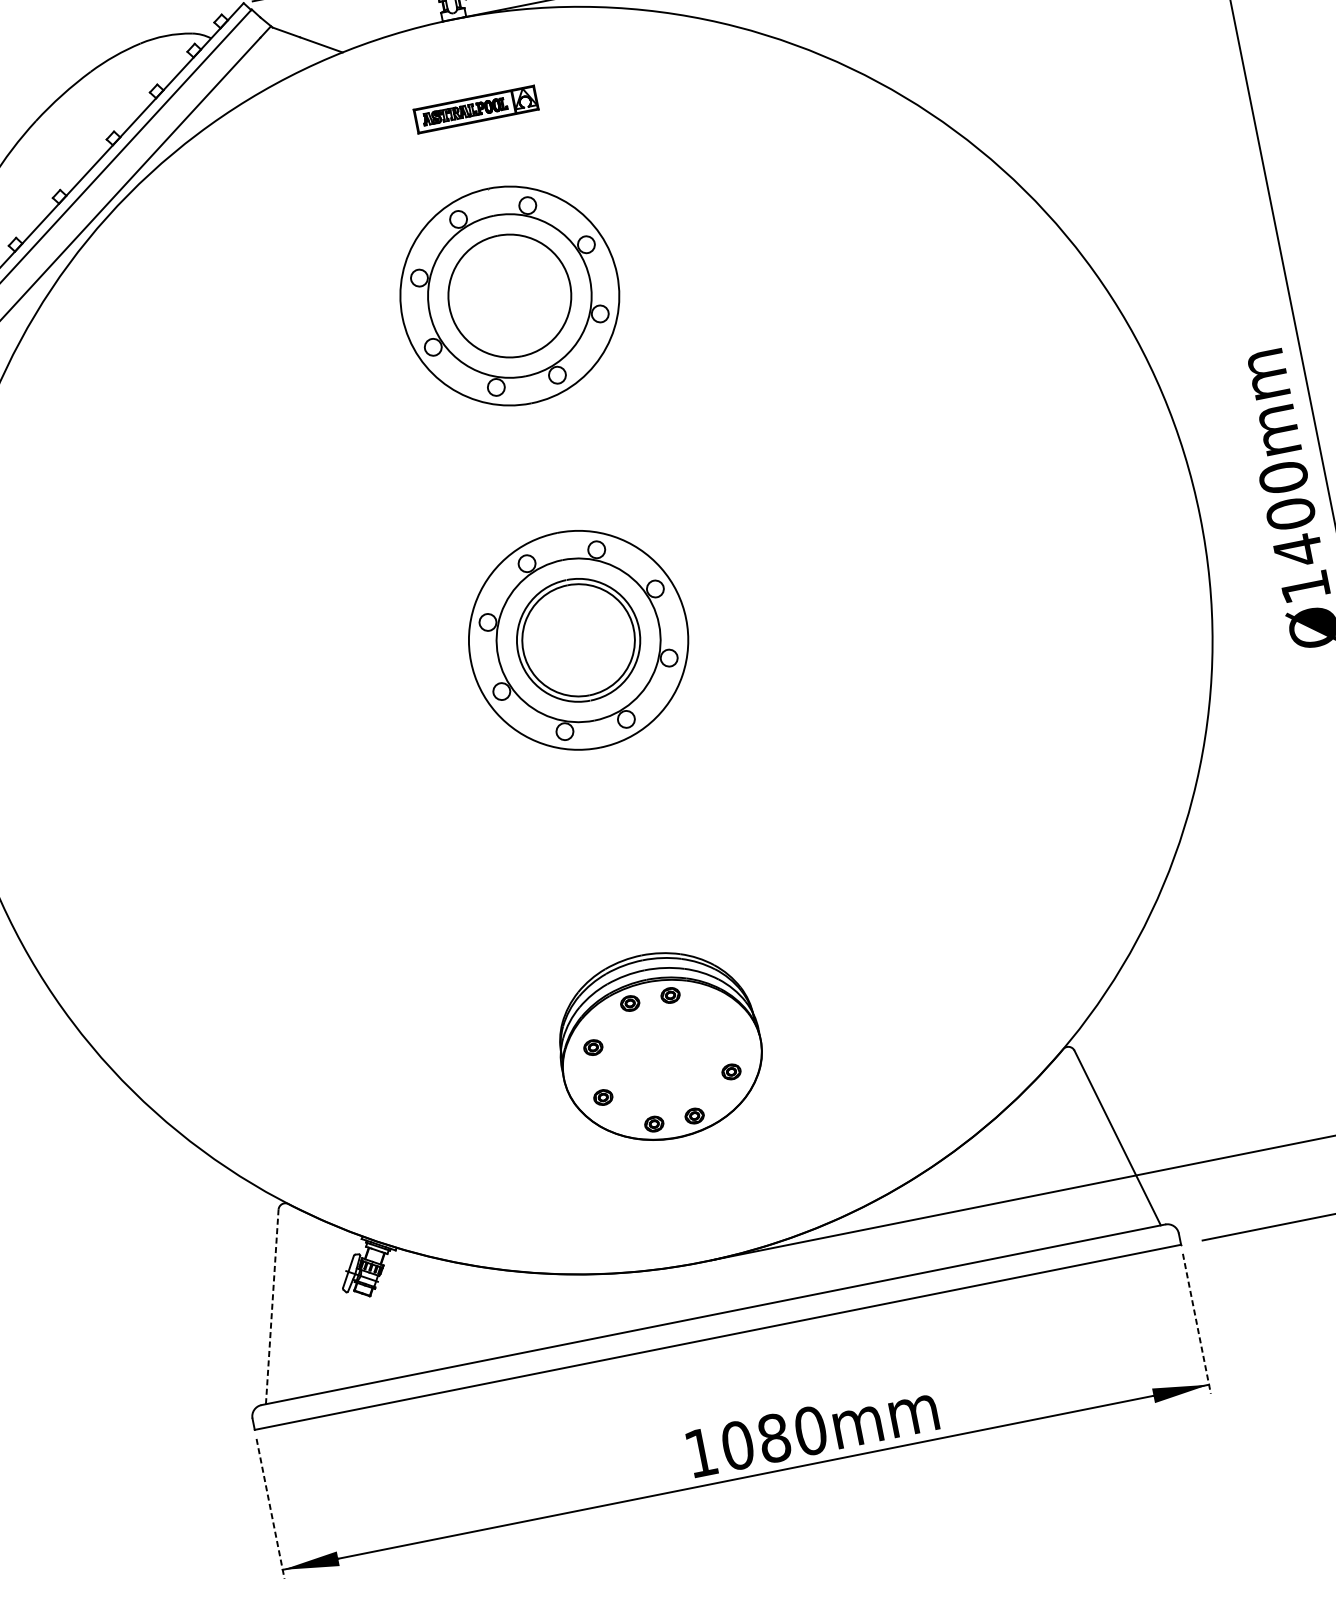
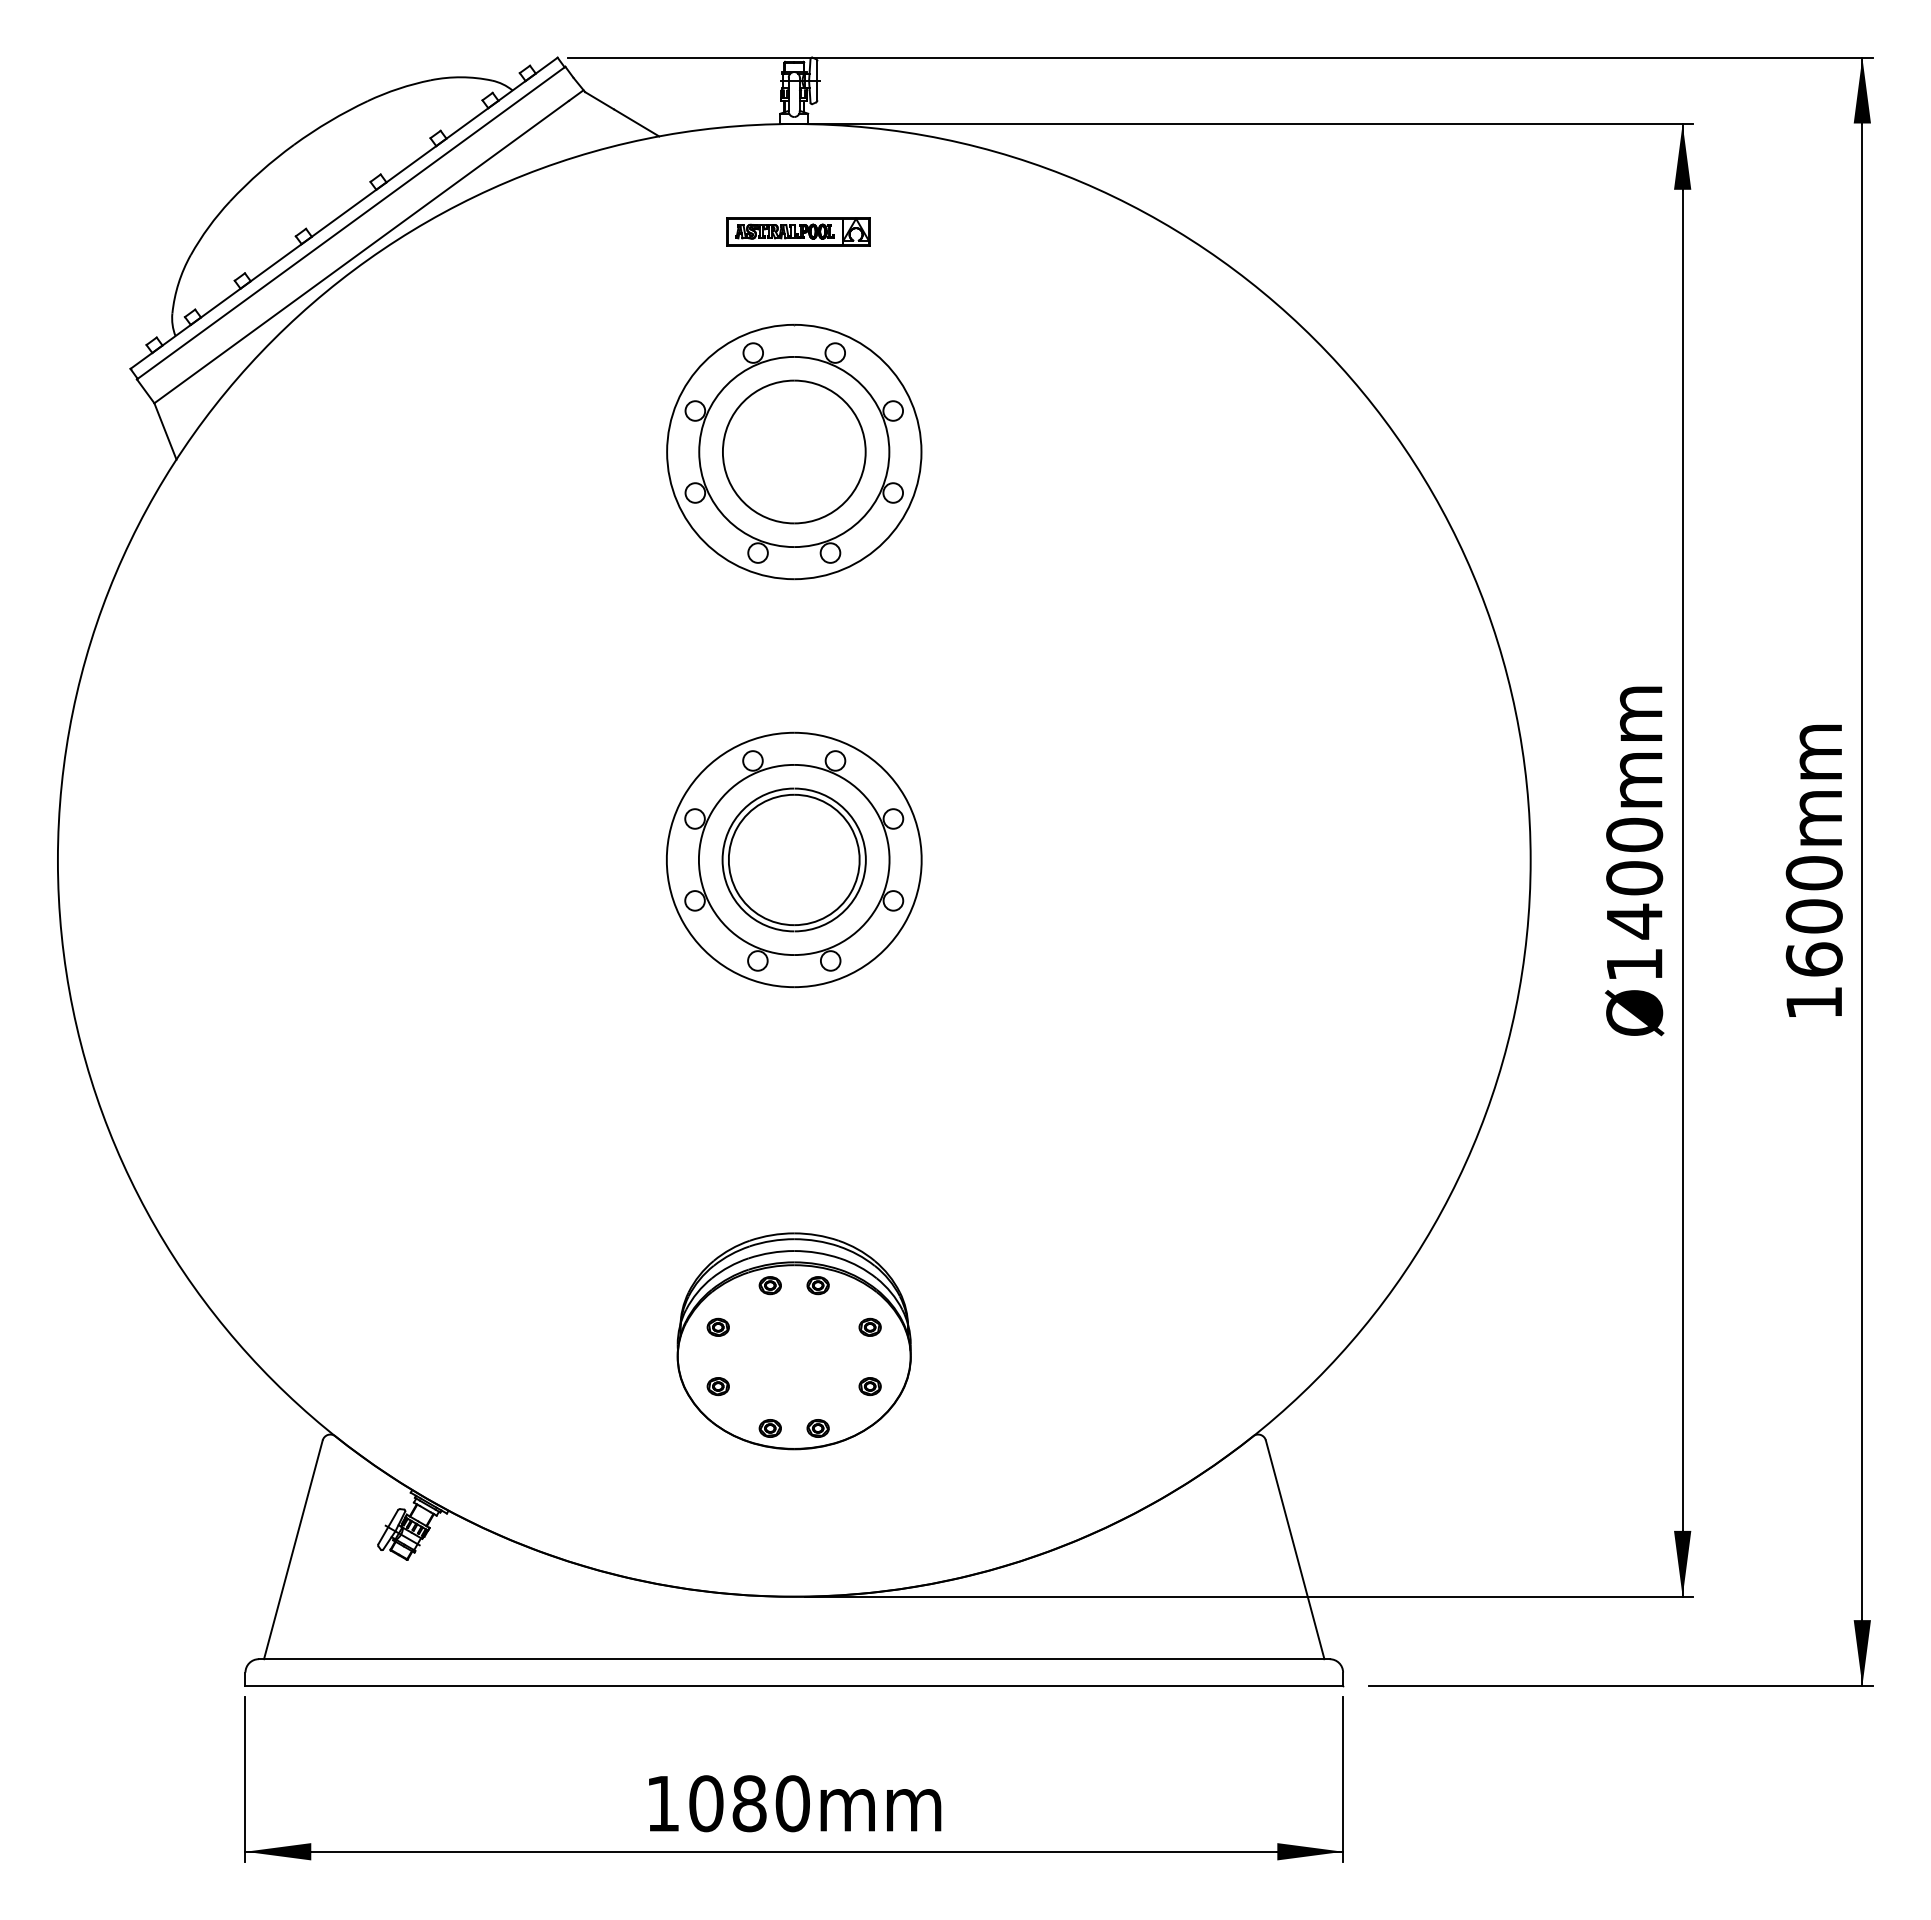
part: (720, 1021) -> (869, 1326), added
line: (272, 1306) -> (293, 1549), dashed -> solid
line: (1197, 1323) -> (1343, 1779), dashed -> solid
text: (813, 1430) -> (795, 1803), moved
line: (270, 1508) -> (245, 1779), dashed -> solid

